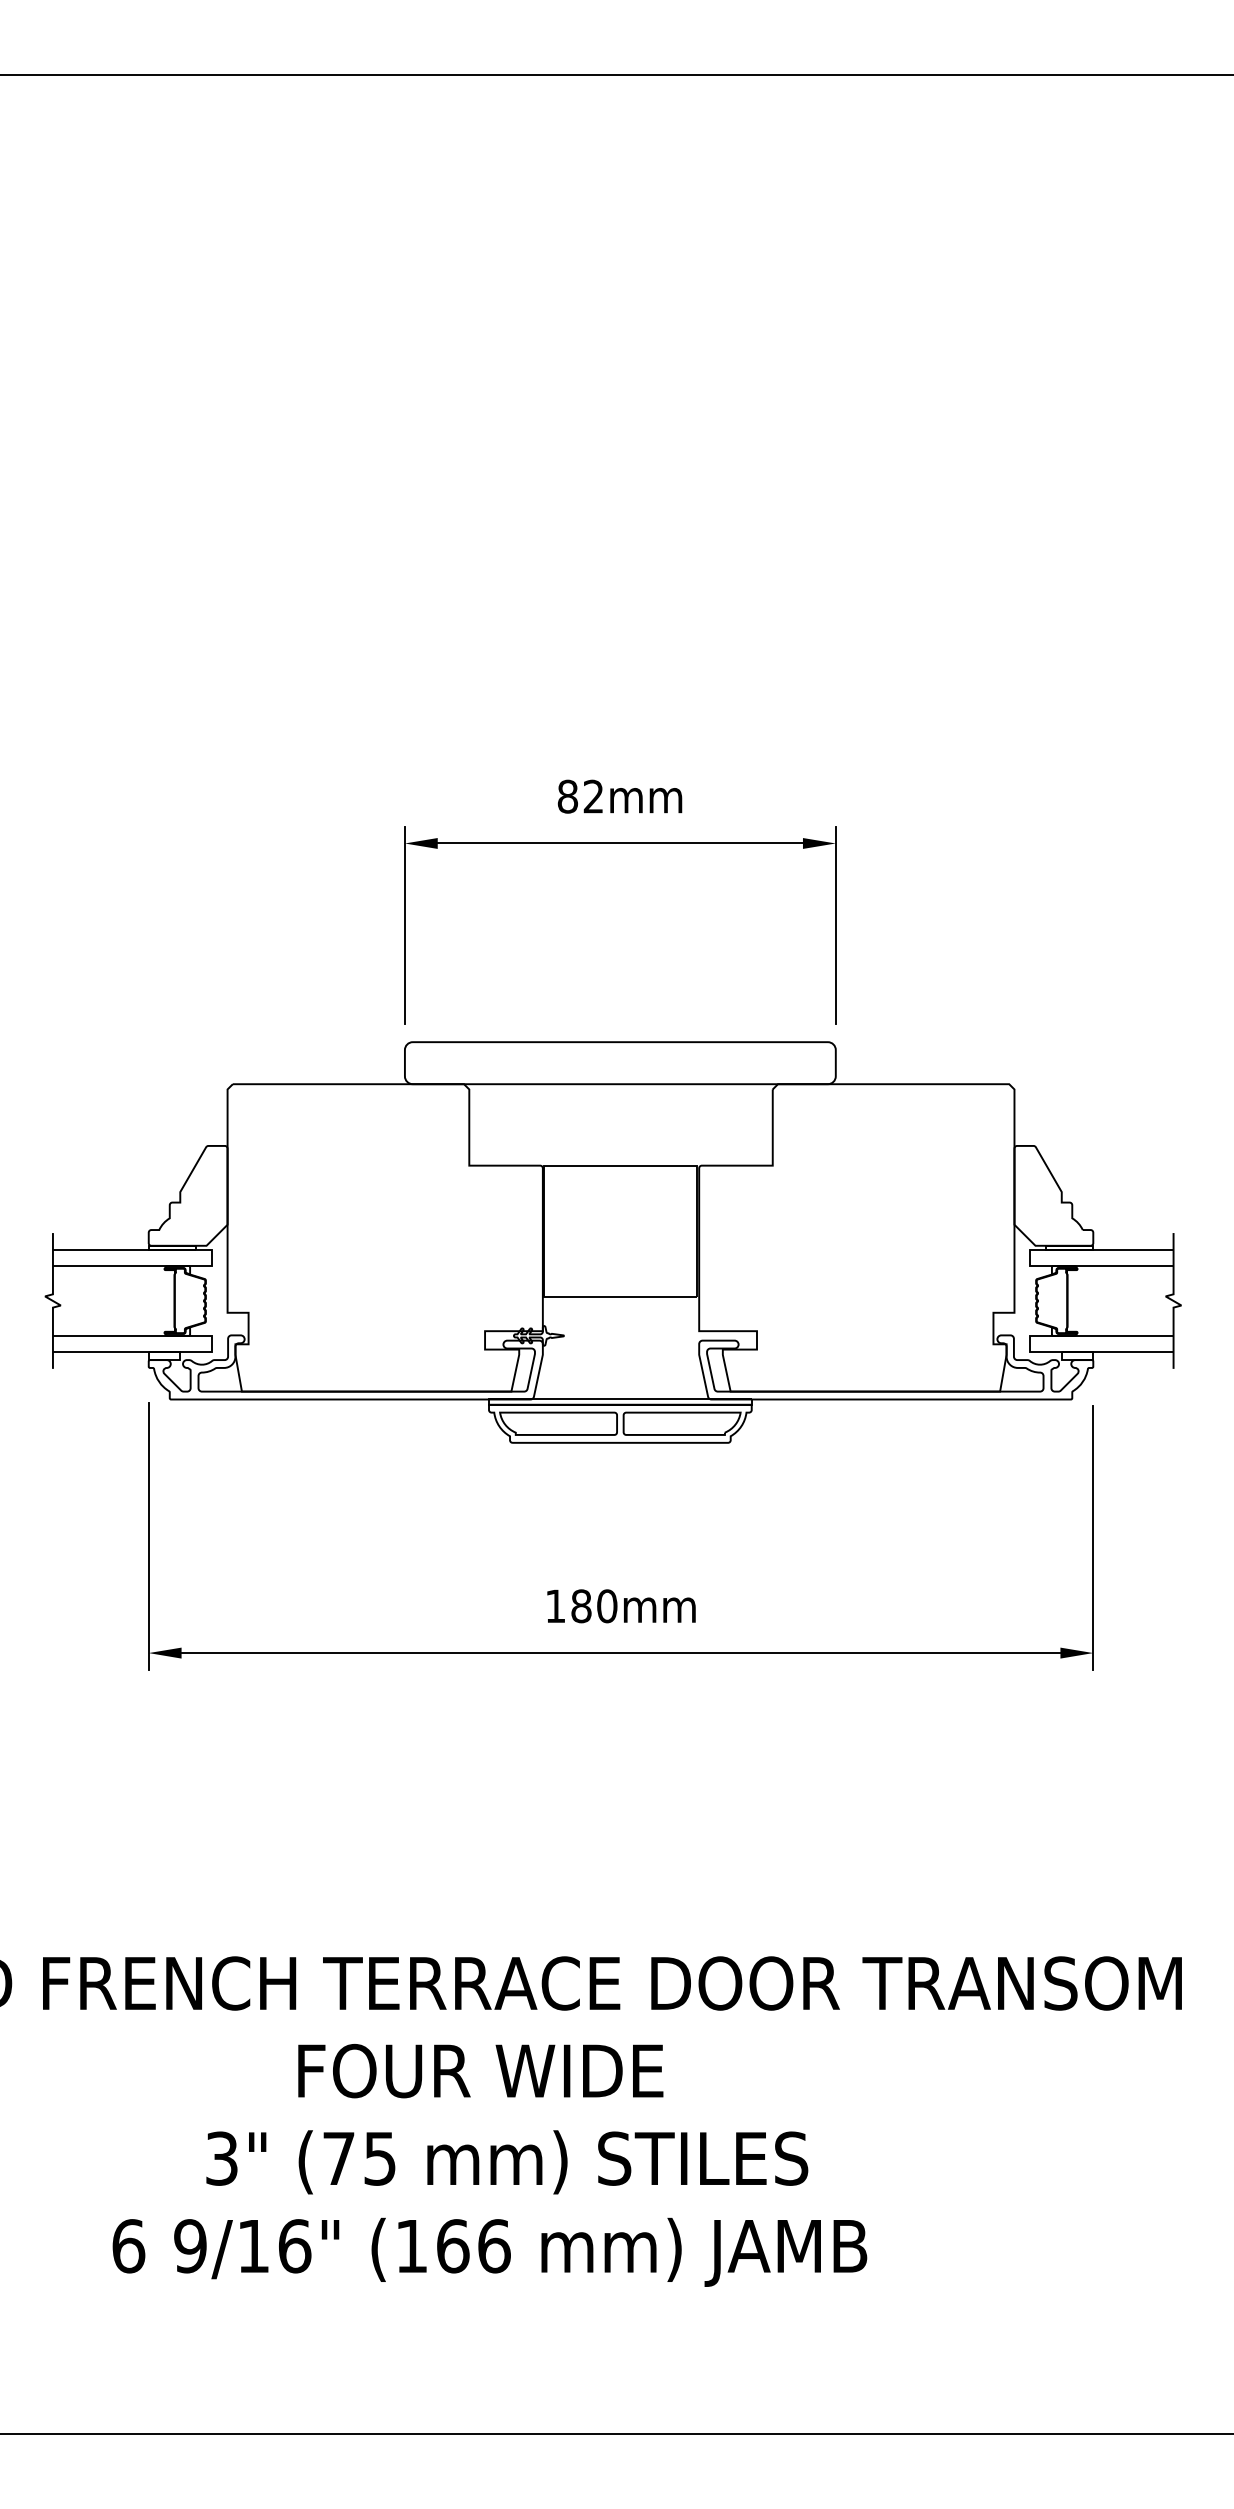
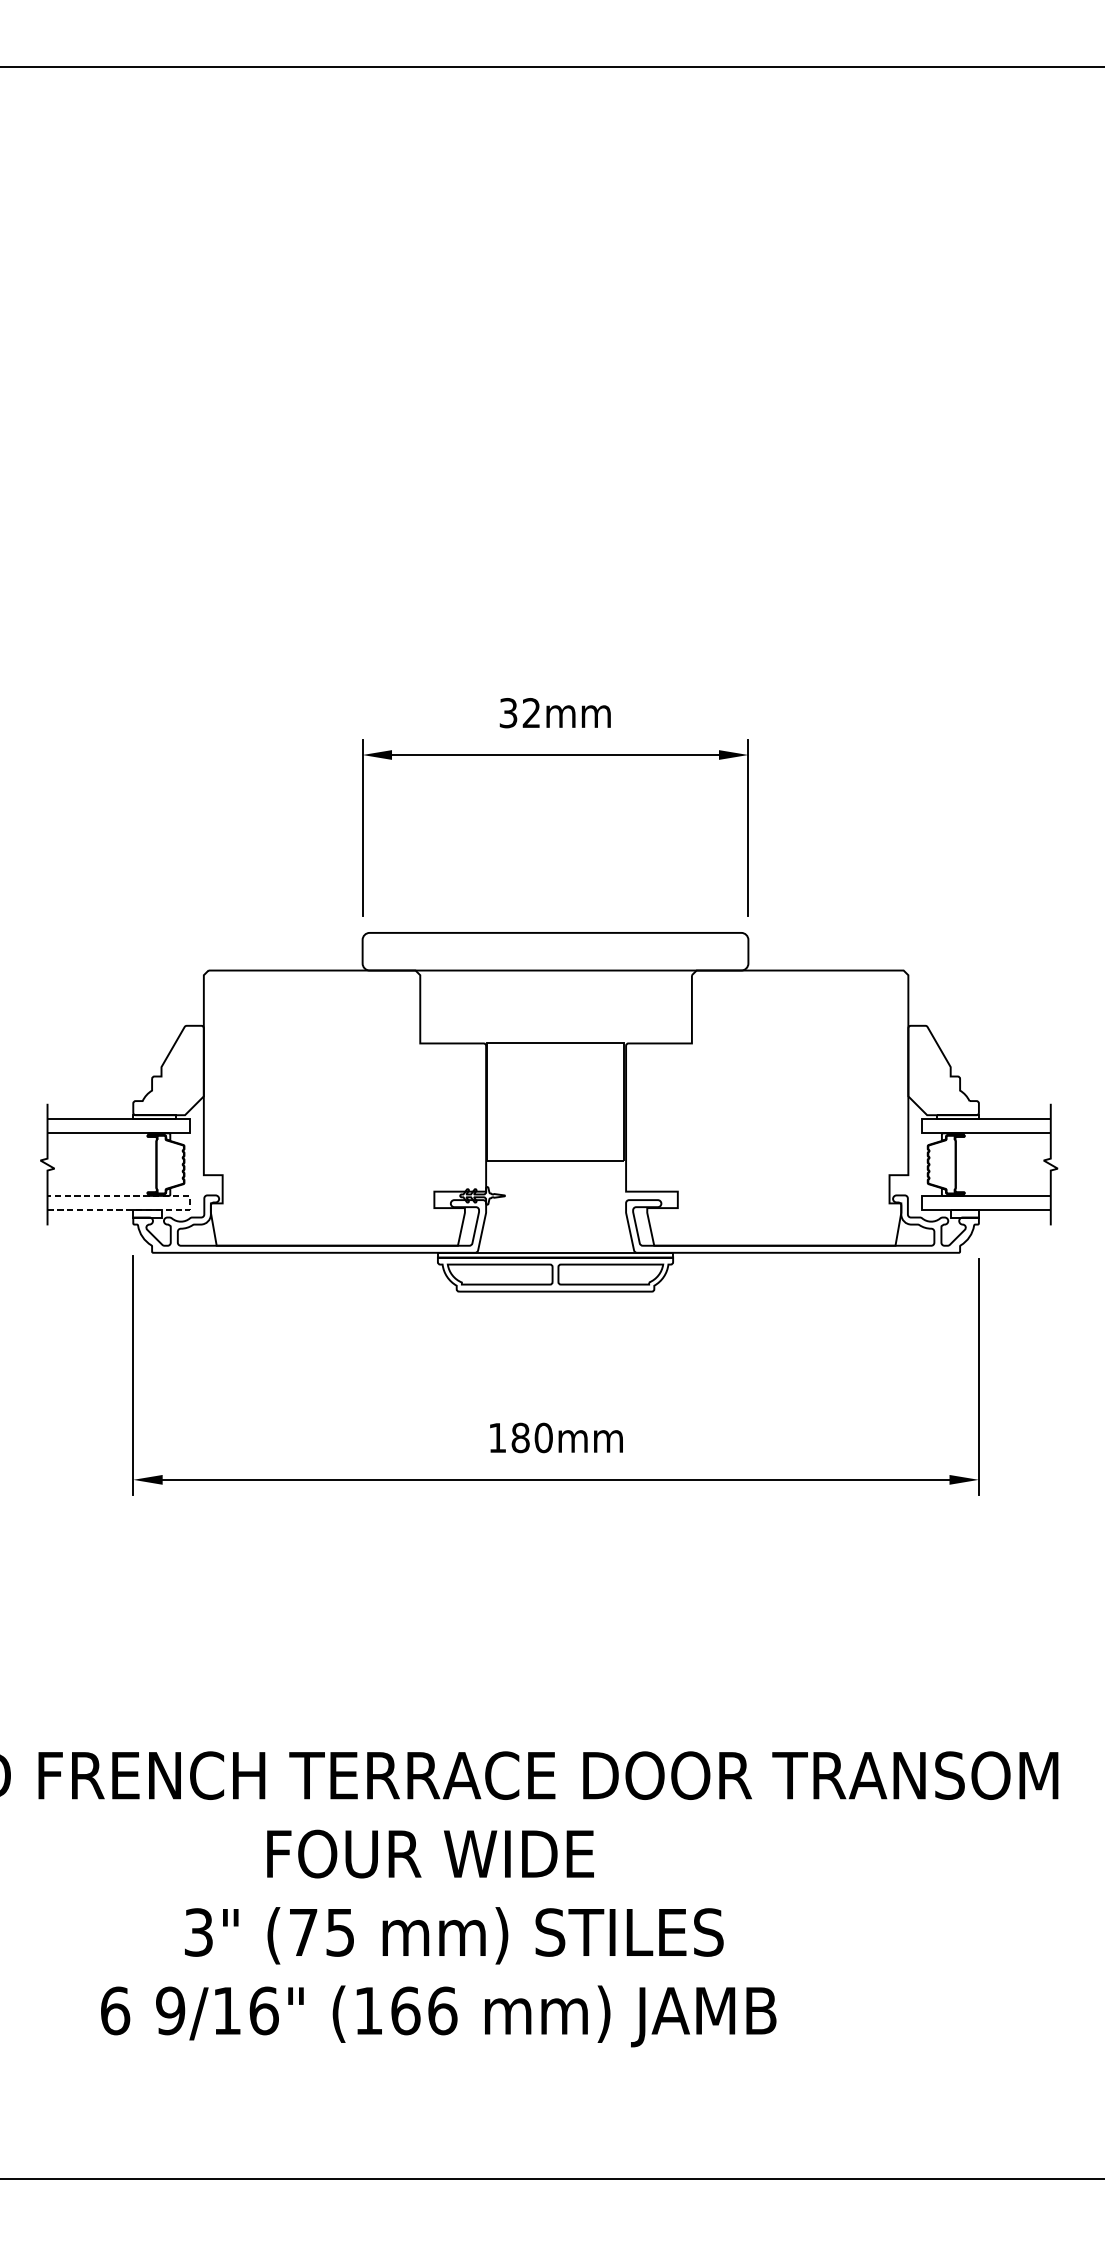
text: (567, 796) -> (508, 712), 82mm -> 32mm
line: (211, 1343) -> (189, 1202), solid -> dashed

